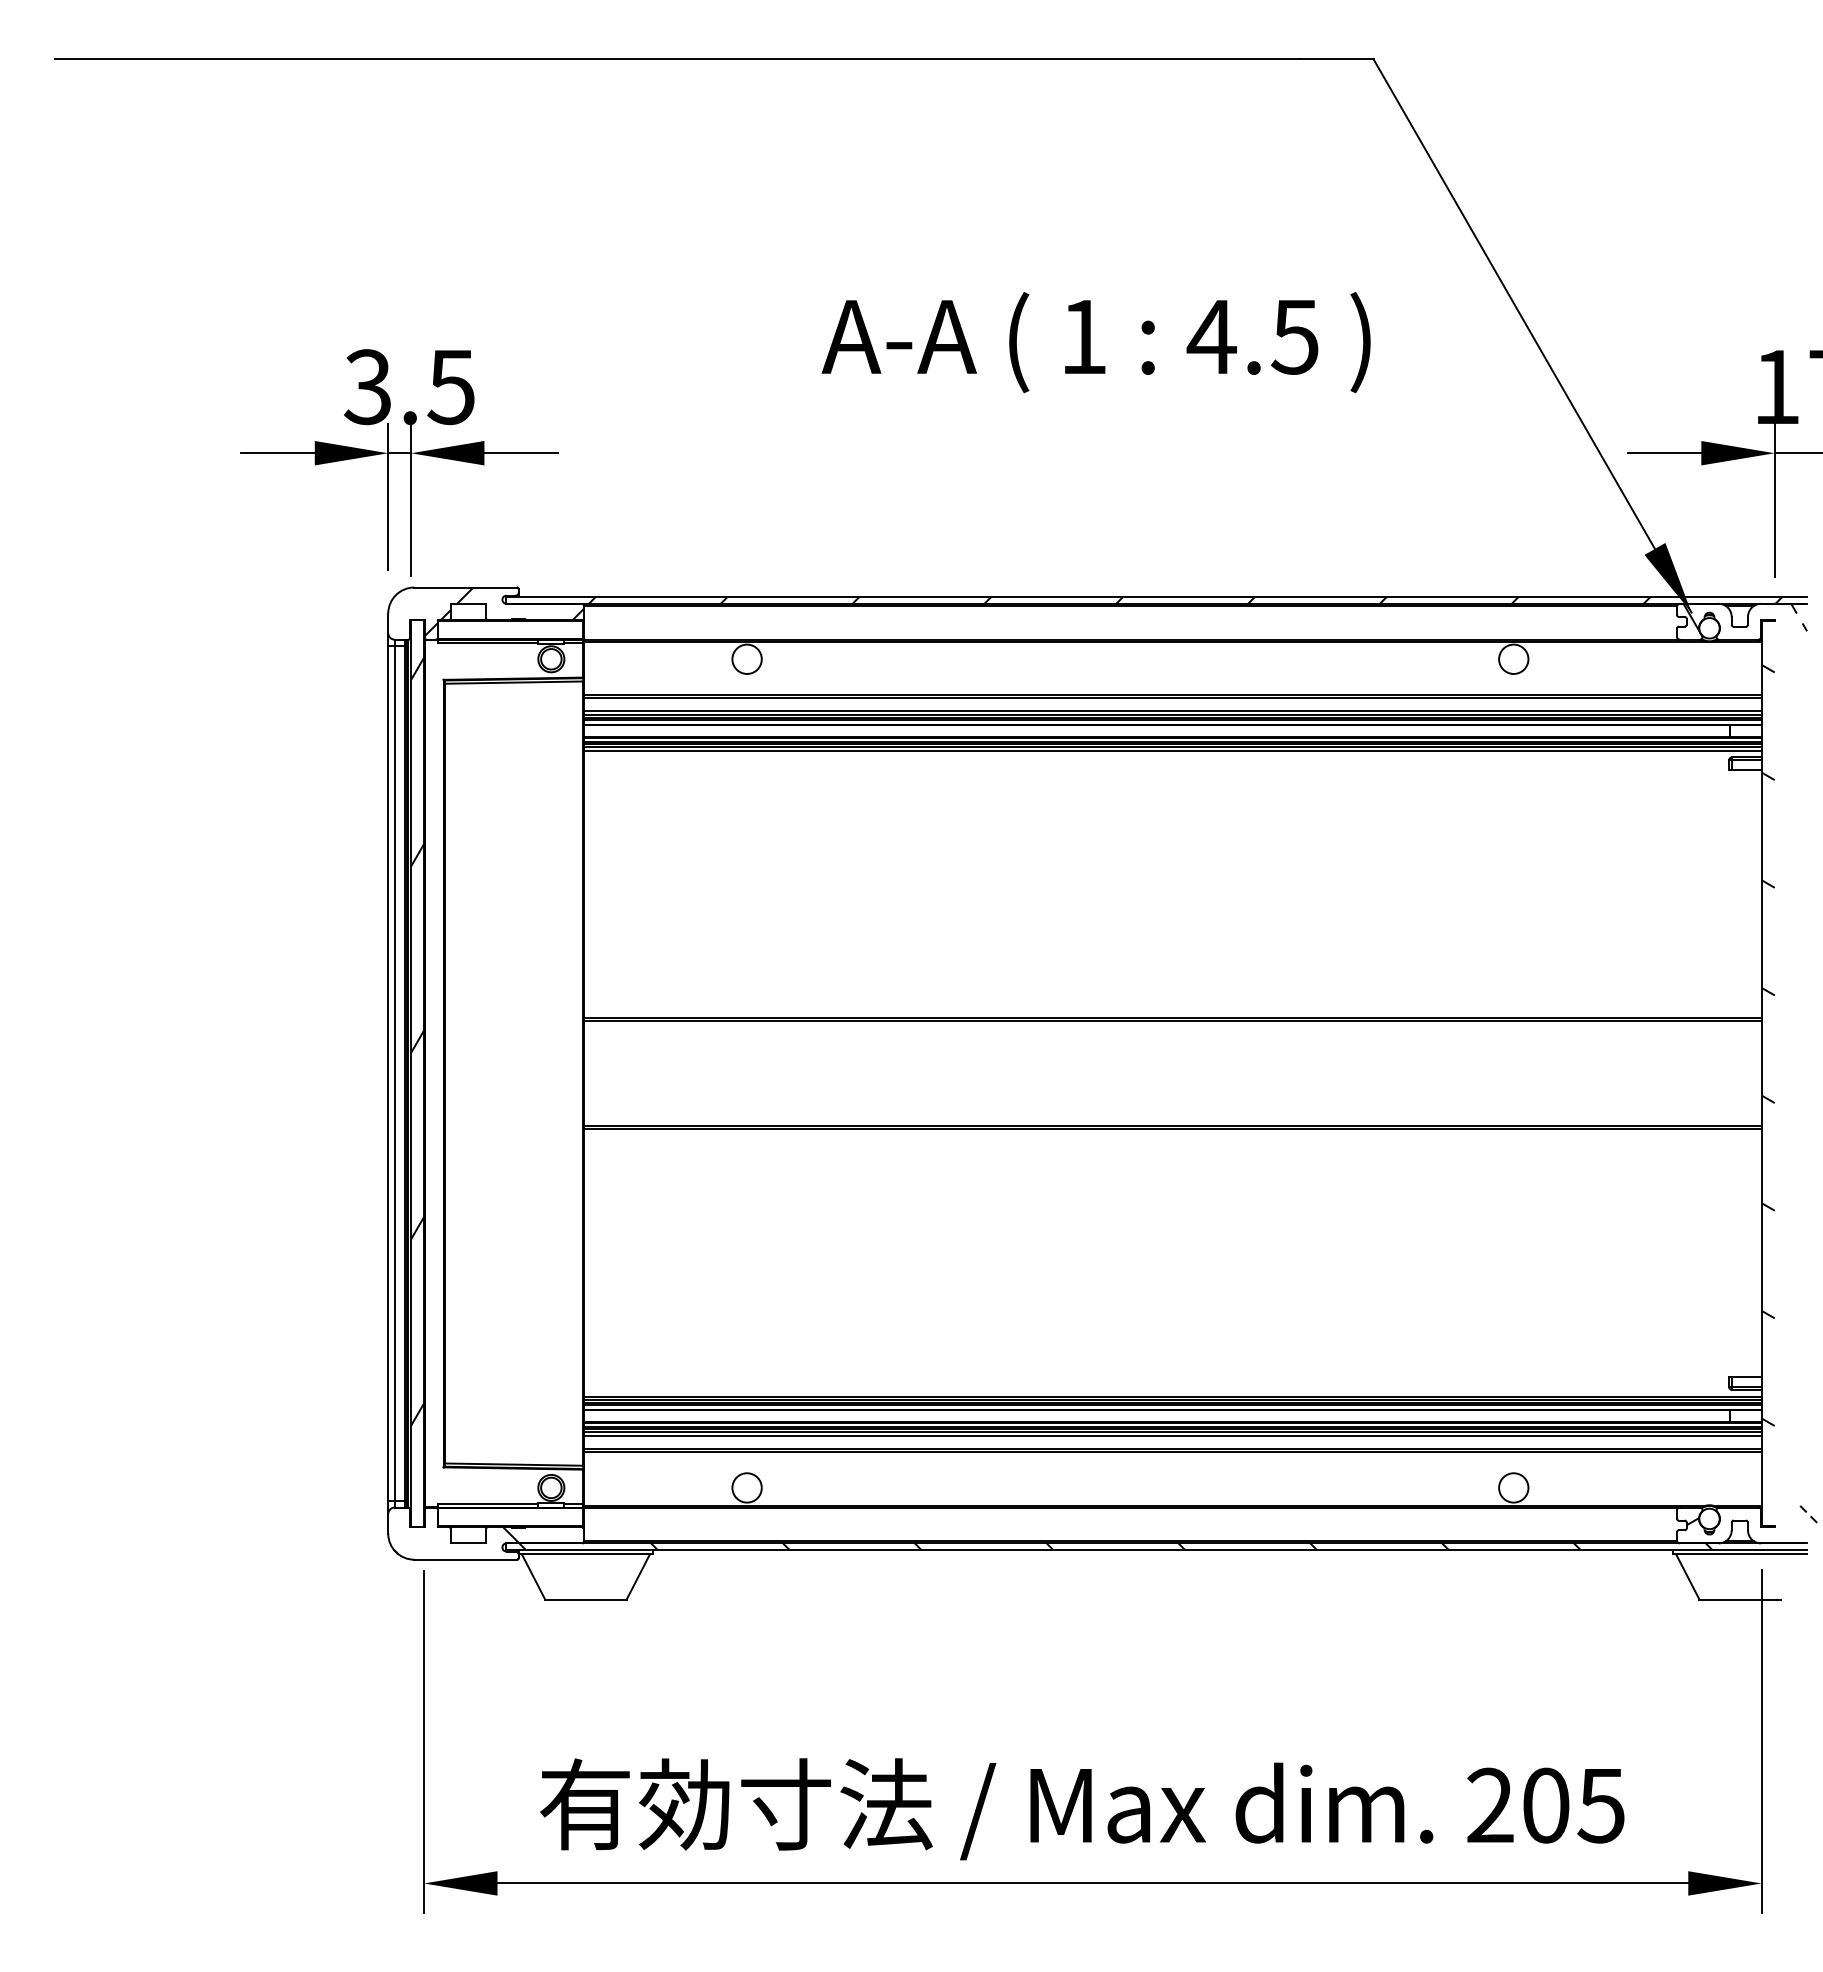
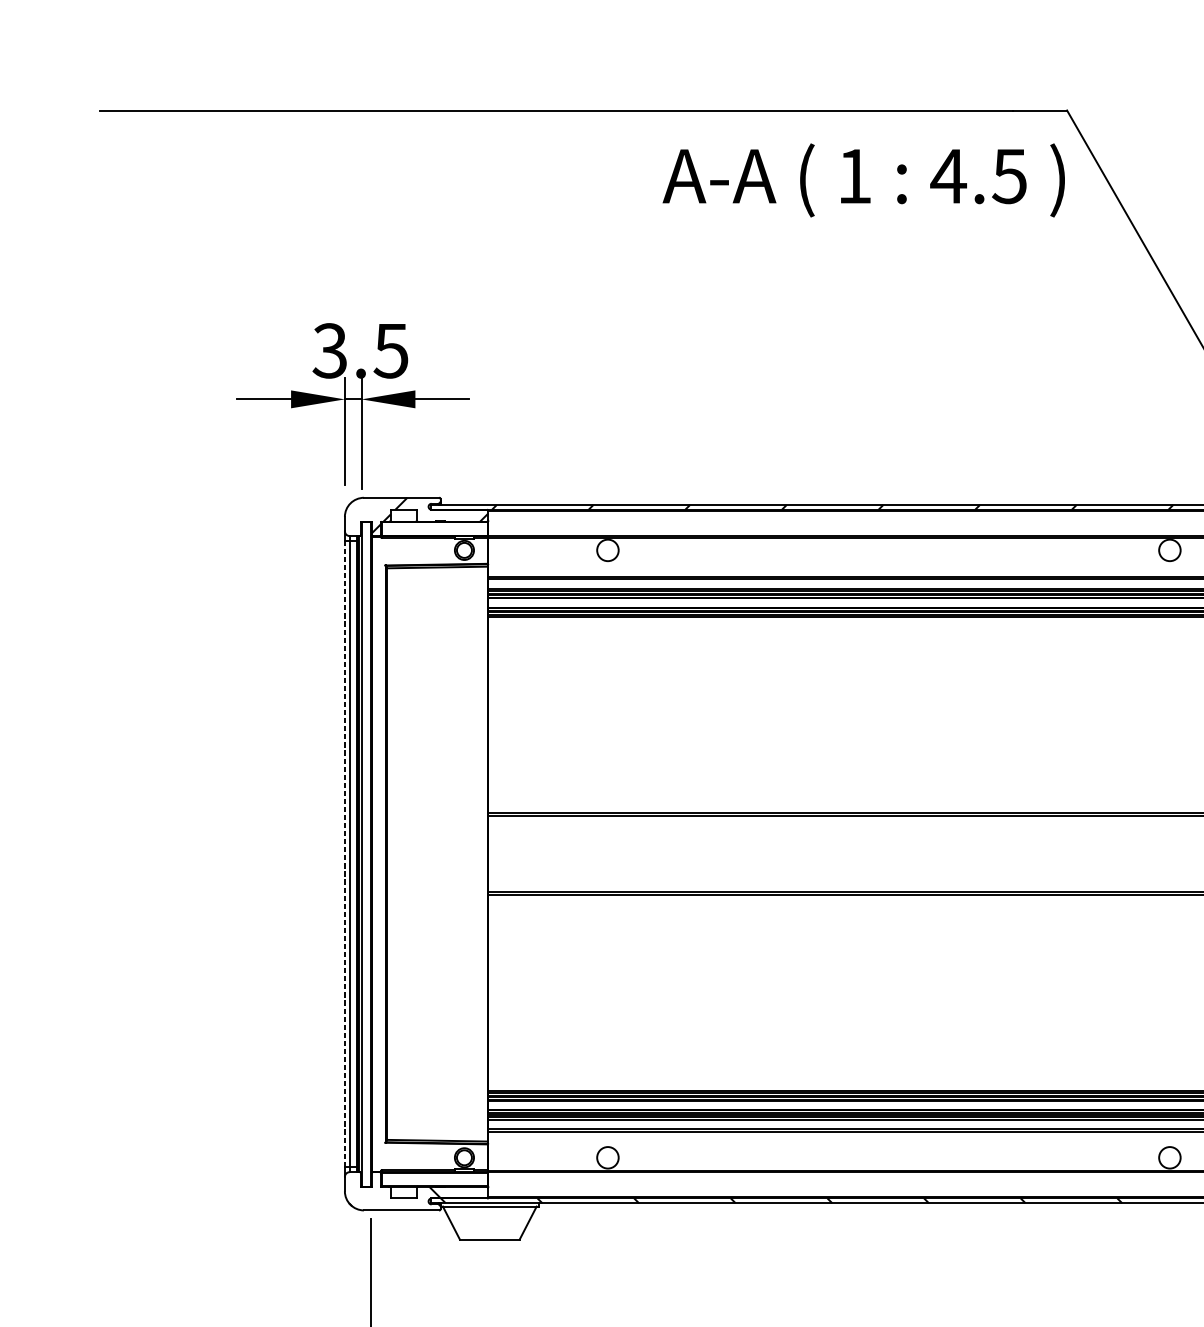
text: (1095, 342) -> (863, 180), moved
hatch: (417, 1041) -> (366, 830), removed
line: (388, 1074) -> (345, 854), solid -> dashed

